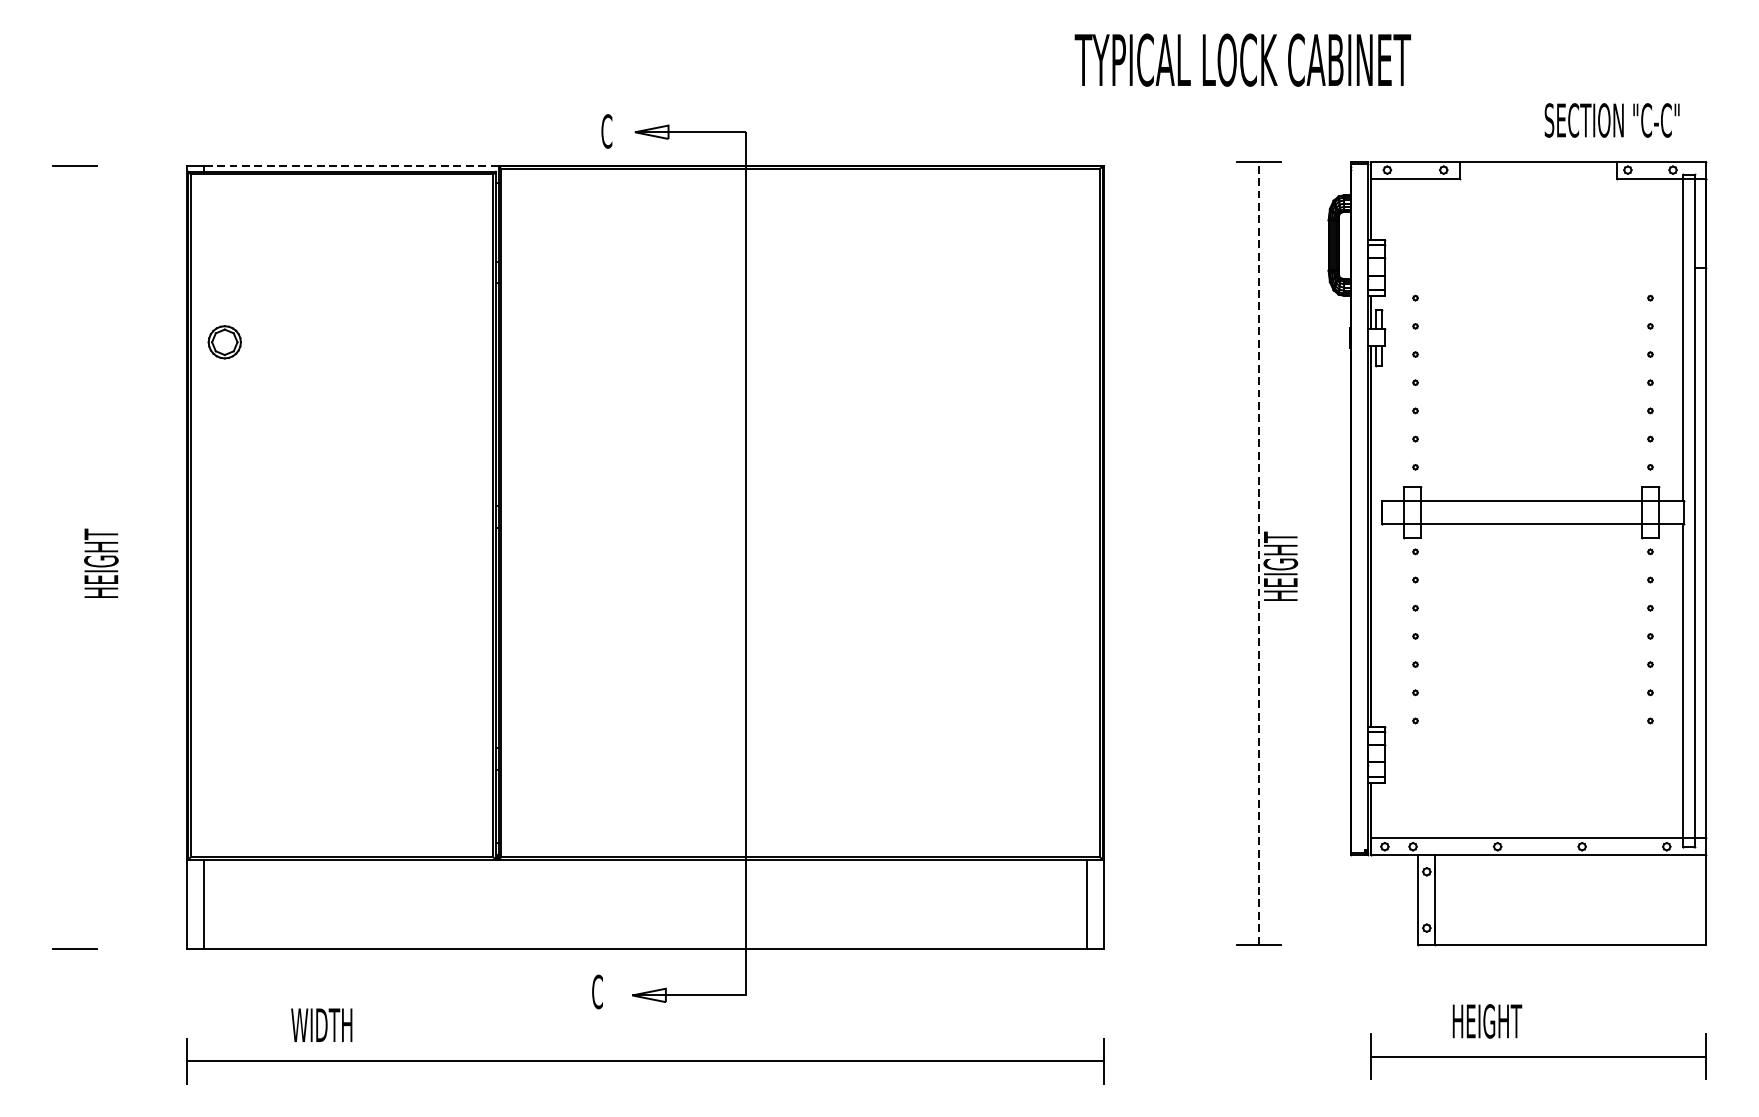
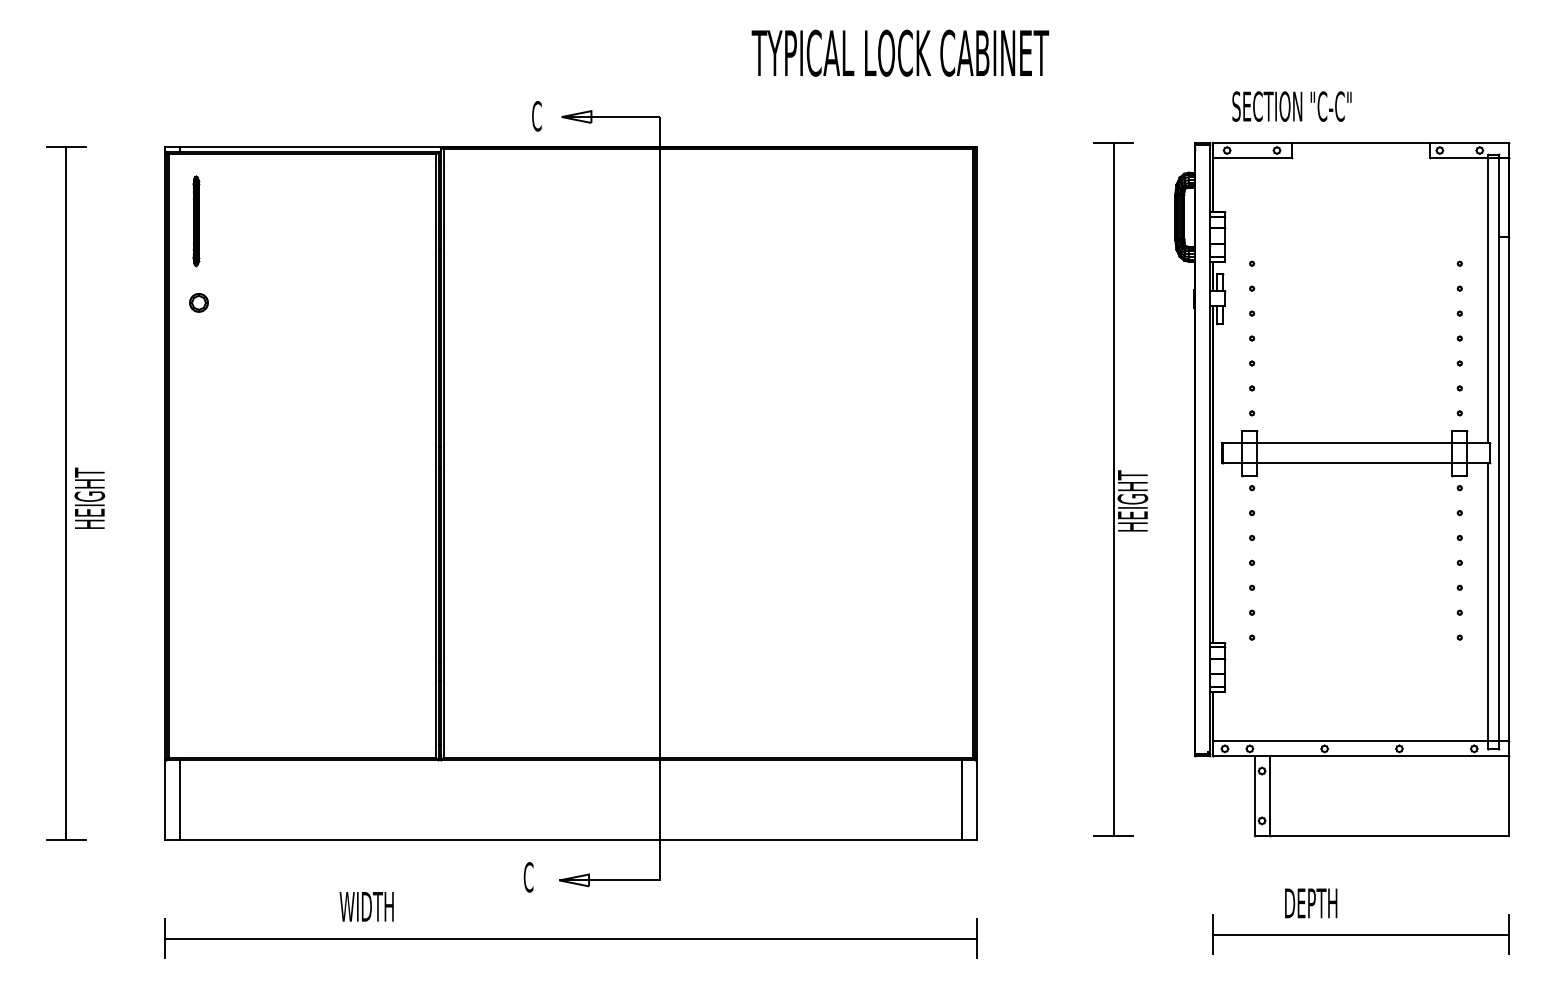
text: (1243, 59) -> (900, 52), moved
text: (1611, 120) -> (1291, 106), moved
line: (350, 166) -> (310, 147), dashed -> solid
part: (221, 250) -> (196, 221), added
part: (224, 341) -> (198, 302), size x0.62
line: (1258, 552) -> (1113, 488), dashed -> solid
line: (75, 557) -> (66, 493), added
text: (1488, 1021) -> (1316, 903), HEIGHT -> DEPTH
text: (321, 1024) -> (366, 906), moved

